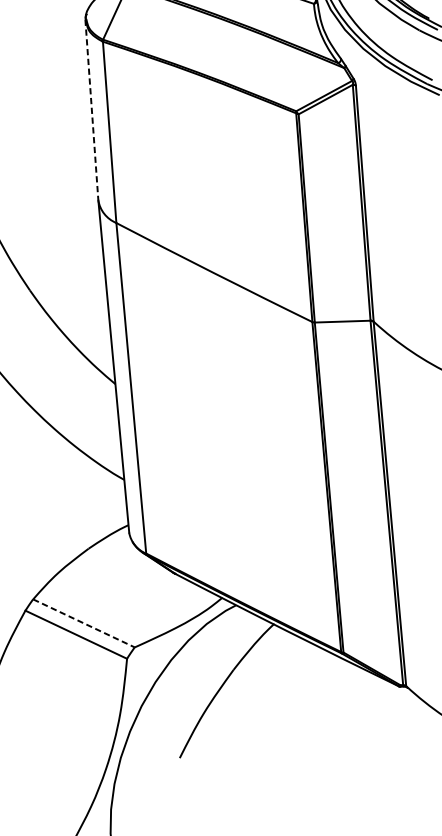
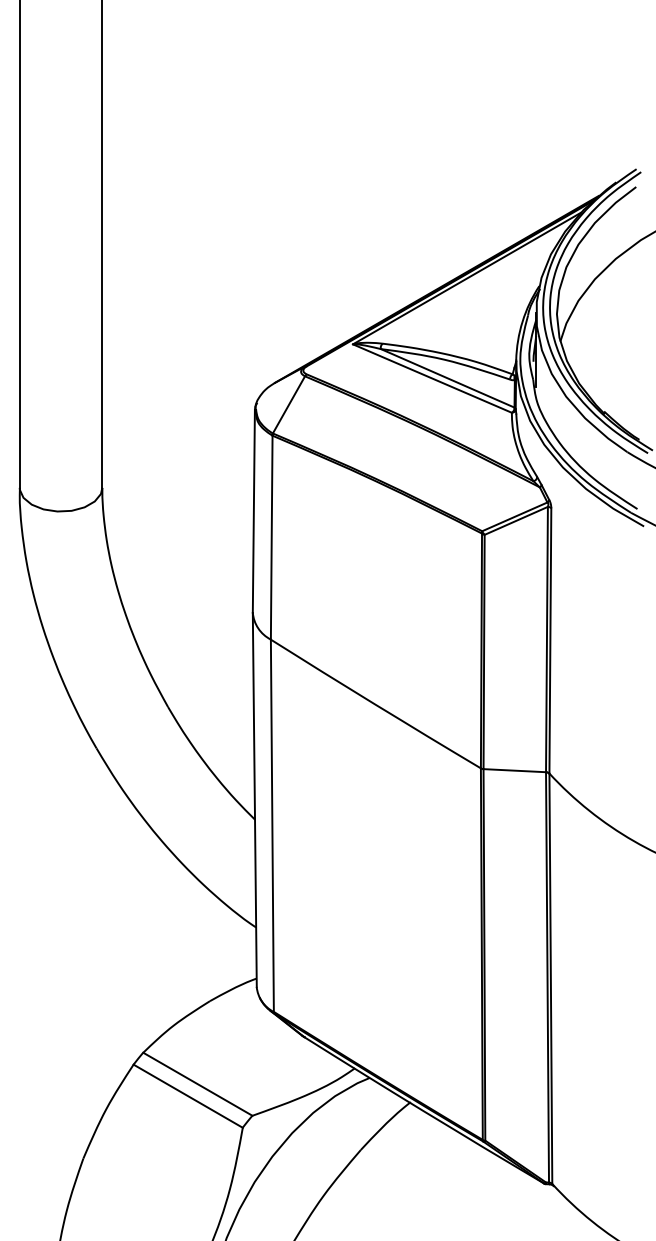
line: (91, 110) -> (253, 511), dashed -> solid
line: (84, 623) -> (198, 1084), dashed -> solid

